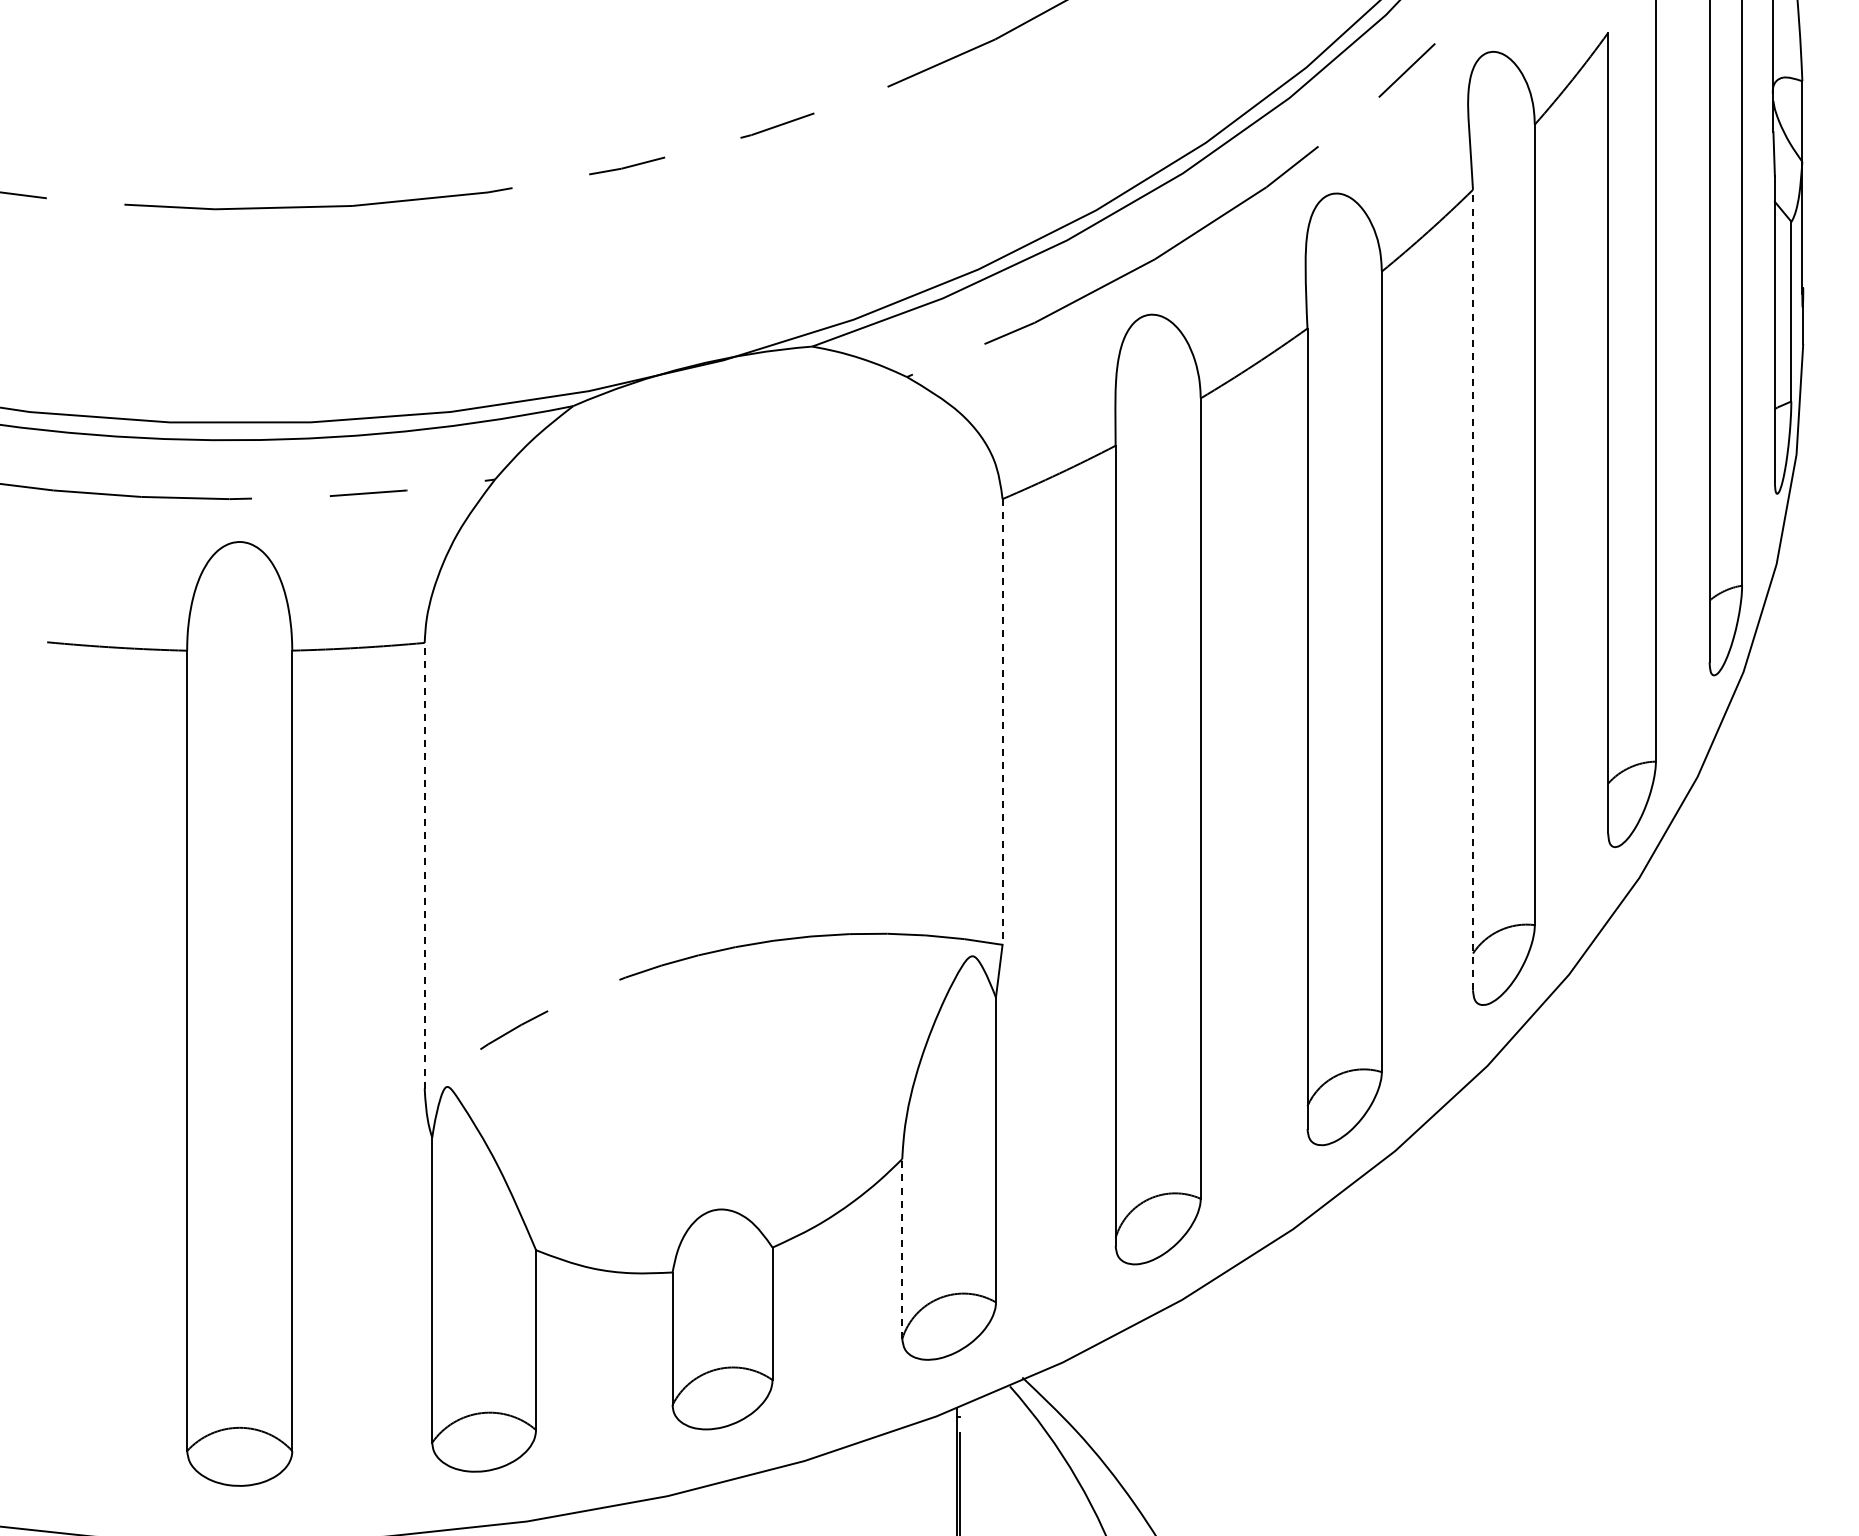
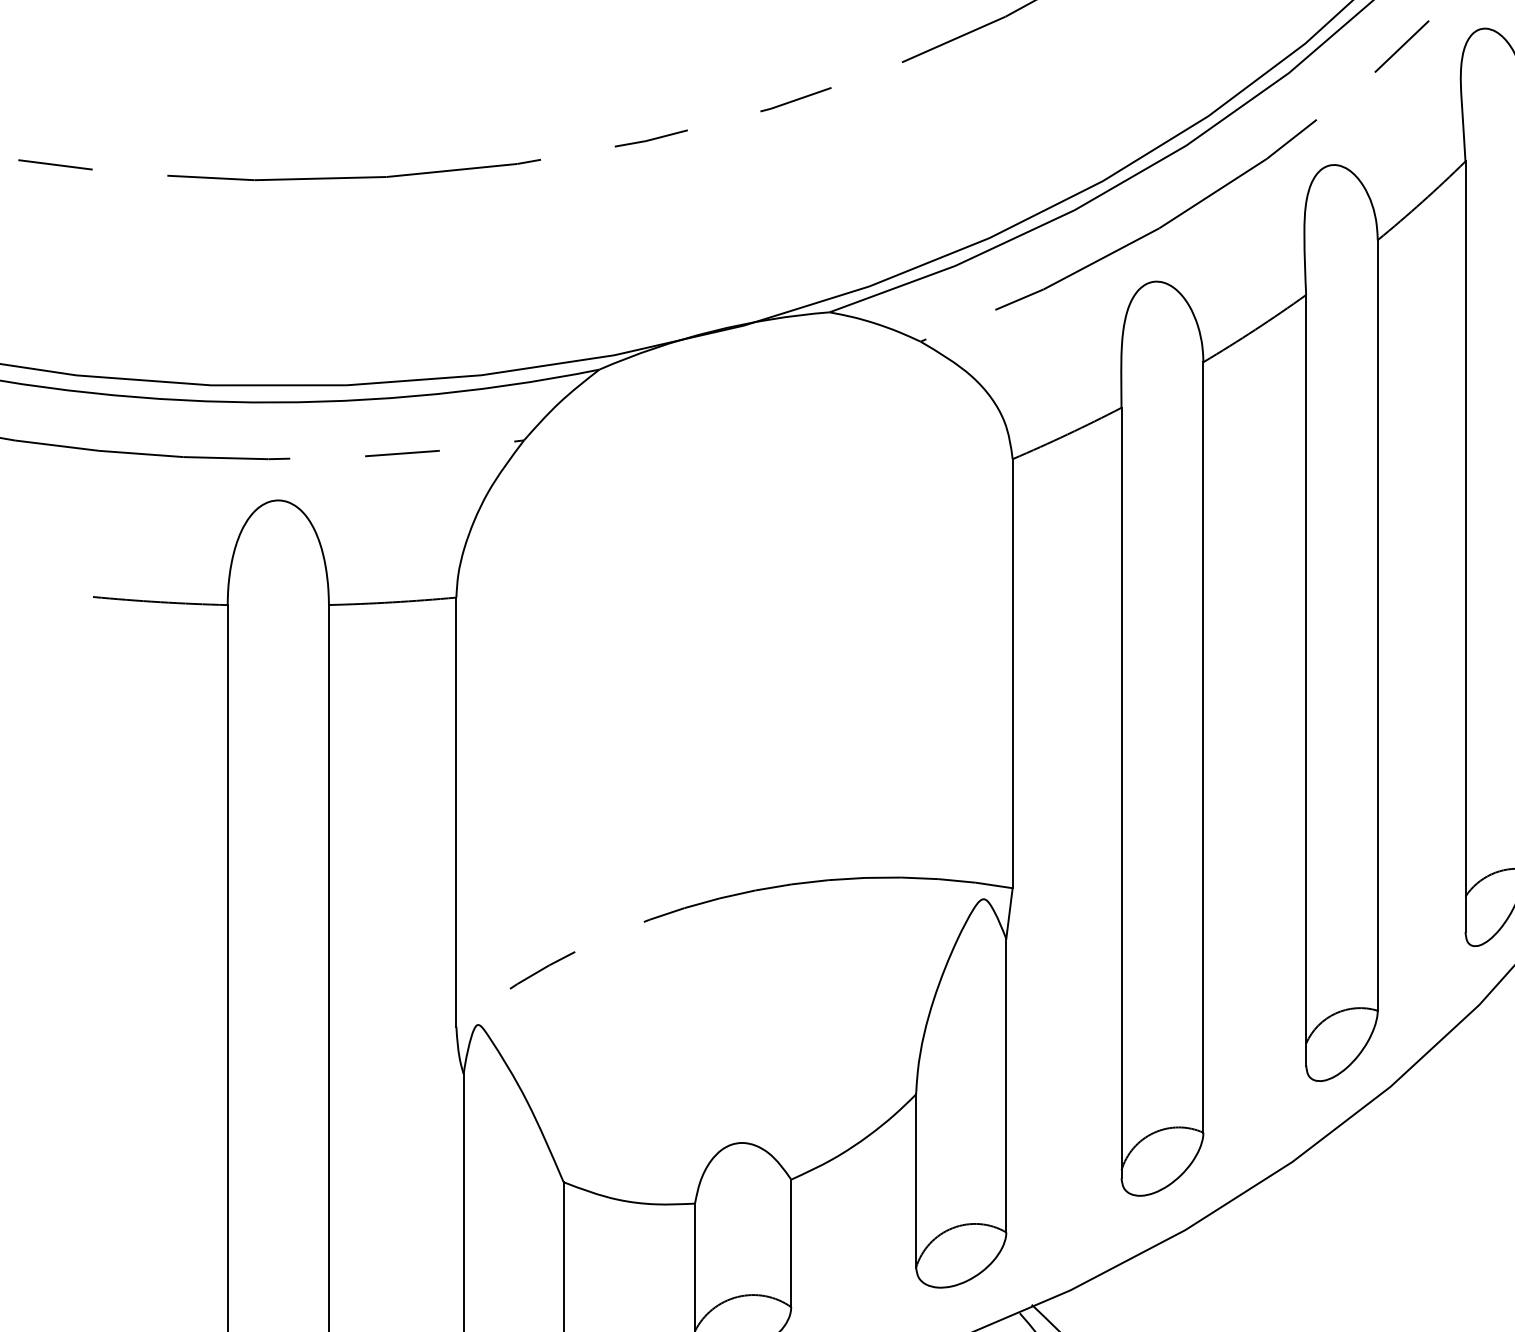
line: (1472, 589) -> (1465, 546), dashed -> solid
line: (1002, 721) -> (1012, 673), dashed -> solid
line: (424, 865) -> (456, 811), dashed -> solid
line: (902, 1249) -> (916, 1181), dashed -> solid

